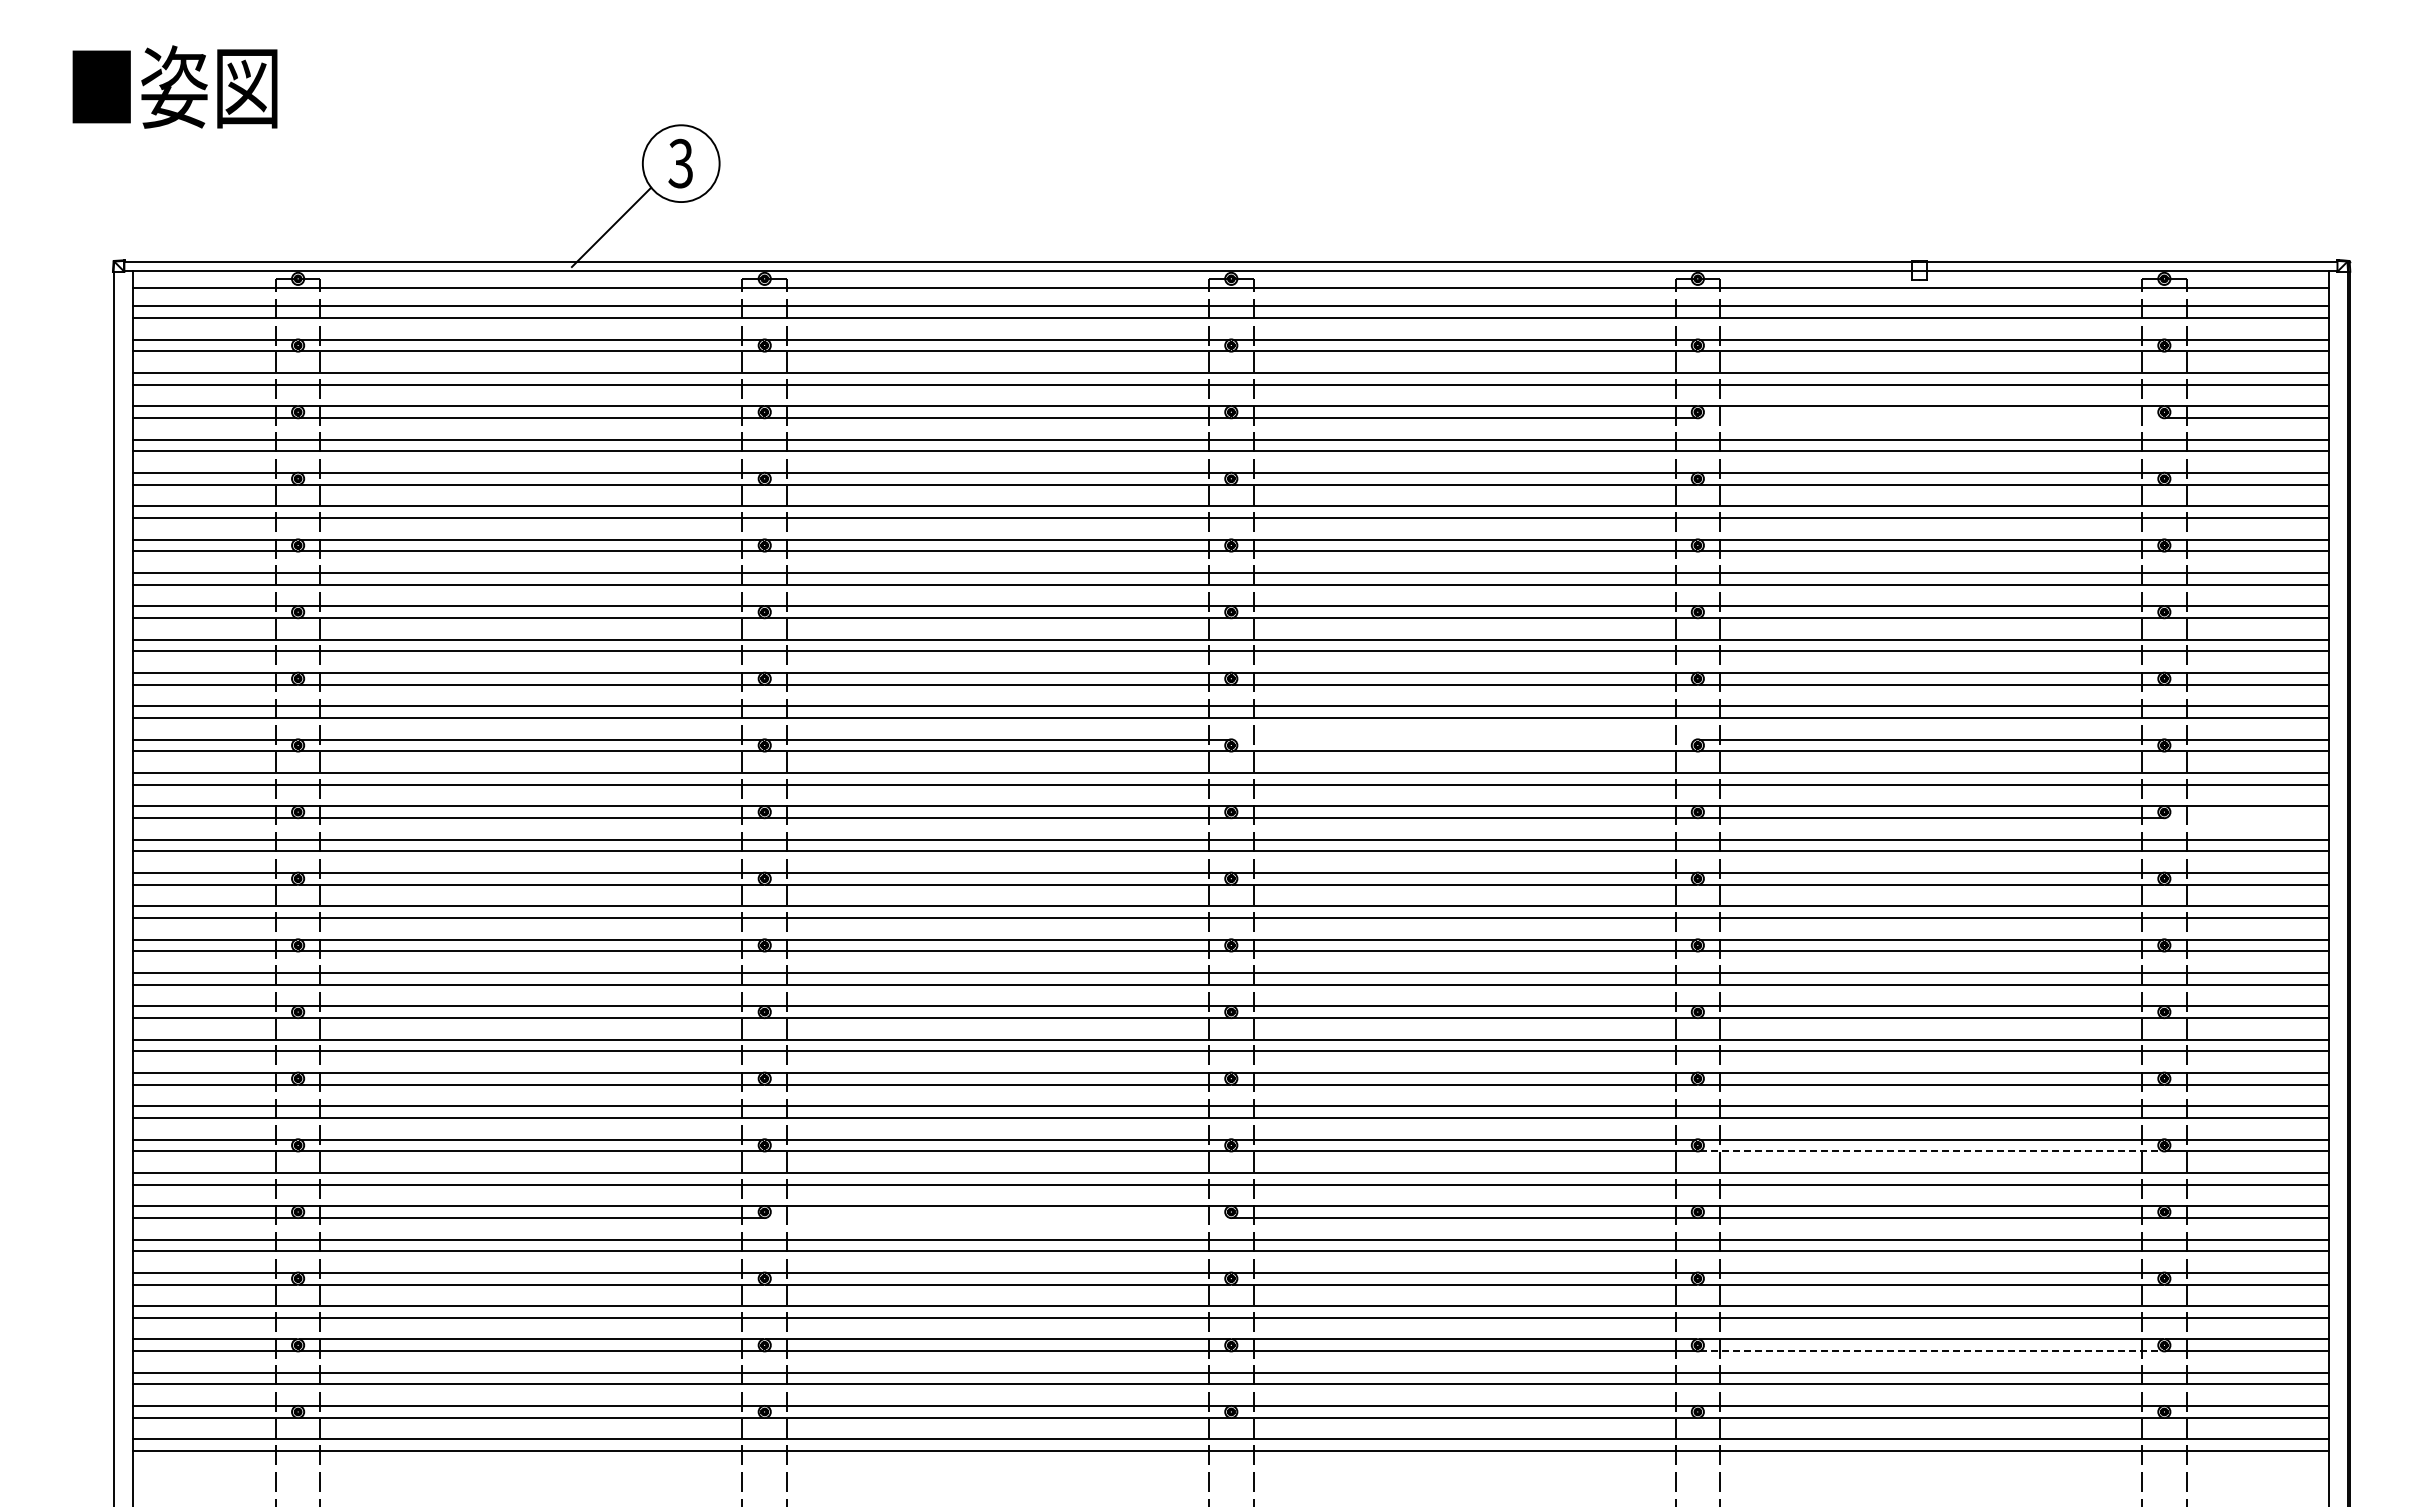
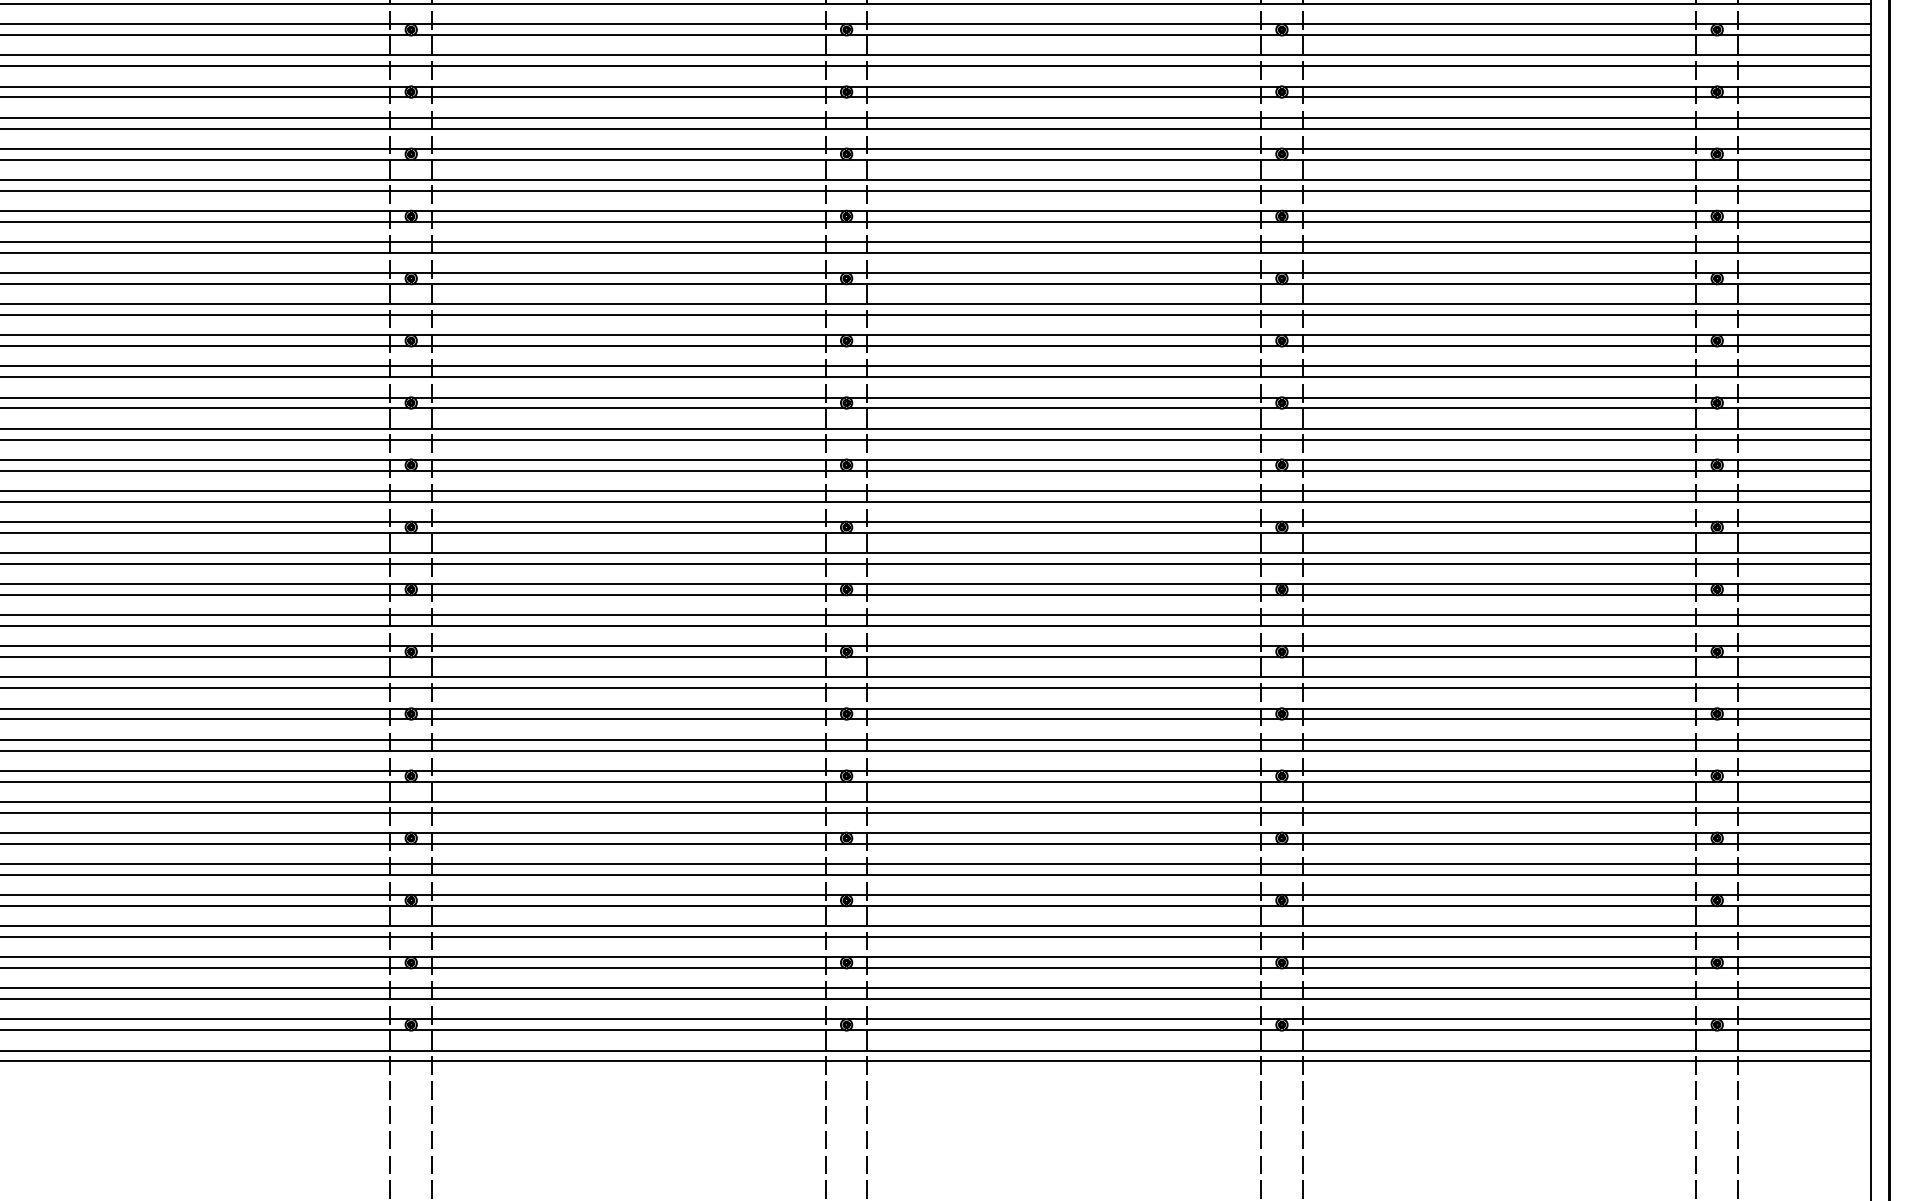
line: (1930, 418) -> (1499, 97), added
line: (1464, 739) -> (1064, 397), added
line: (2247, 817) -> (1794, 470), added
line: (1931, 1151) -> (1499, 781), dashed -> solid
line: (997, 1217) -> (628, 843), added
line: (1931, 1351) -> (1499, 968), dashed -> solid

